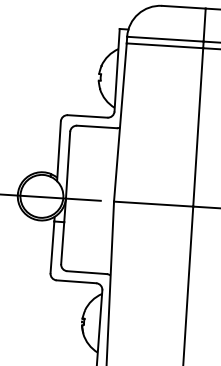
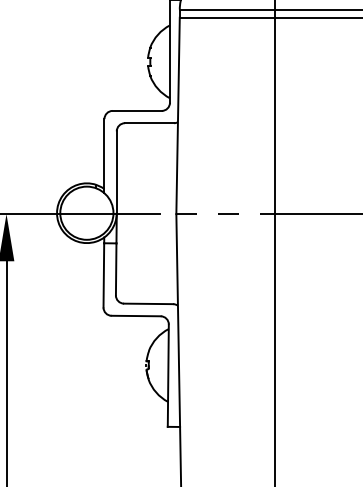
line: (153, 204) -> (225, 214), solid -> dashed

